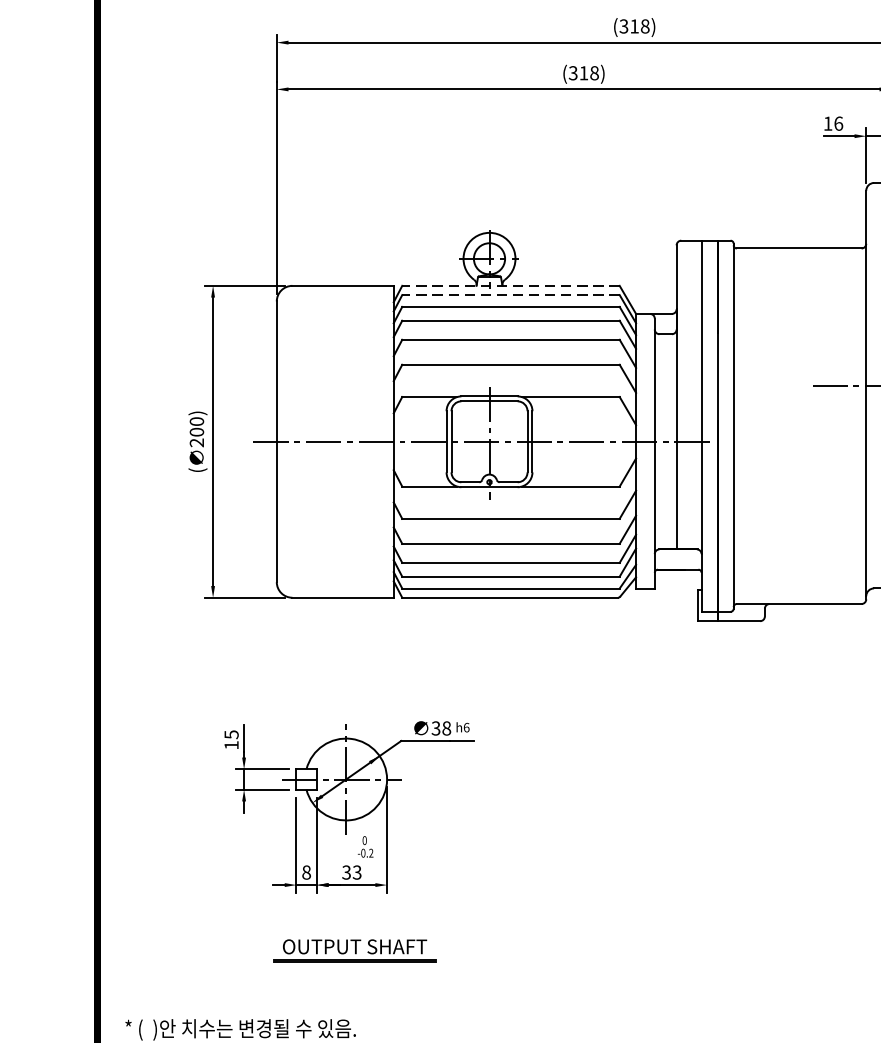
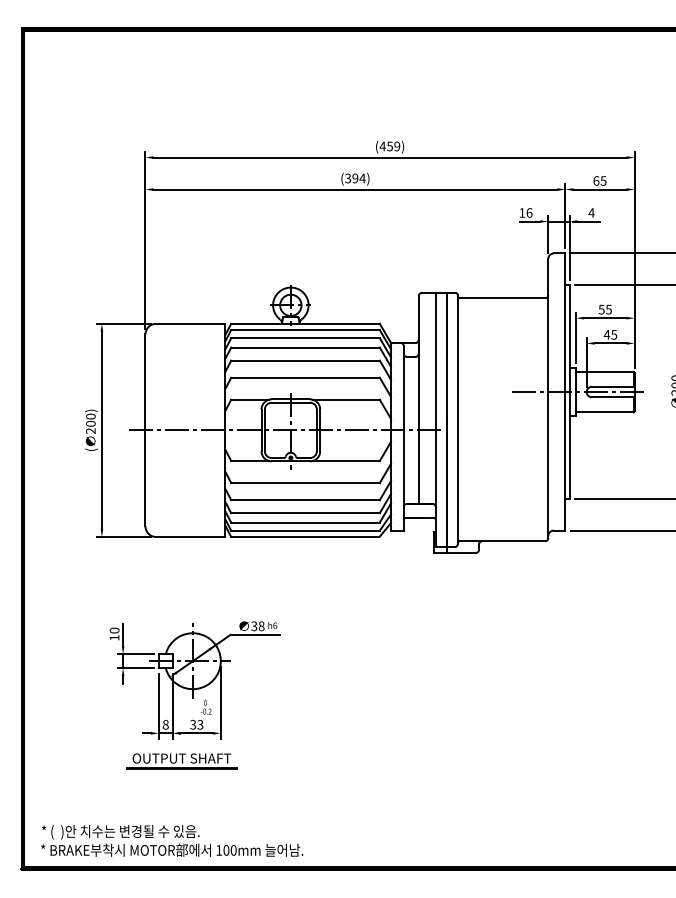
text: (633, 26) -> (389, 146), (318) -> (459)
text: (588, 73) -> (358, 178), (318) -> (394)
line: (510, 285) -> (305, 323), dashed -> solid
line: (510, 295) -> (305, 330), dashed -> solid
text: (231, 734) -> (114, 630), 15 -> 10
part: (354, 951) -> (181, 761), moved

